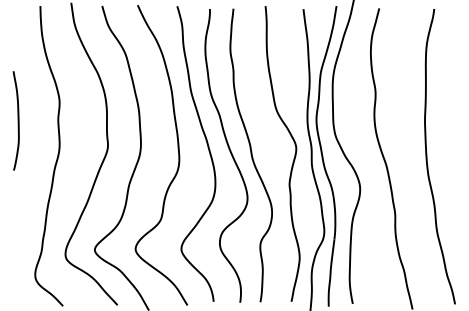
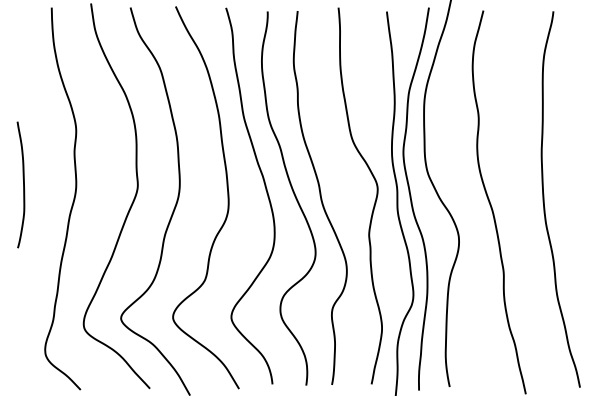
curve: (18, 120) -> (23, 184), moved

